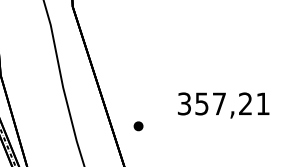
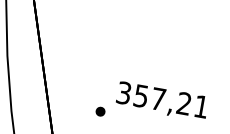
part: (138, 126) -> (100, 111), moved

